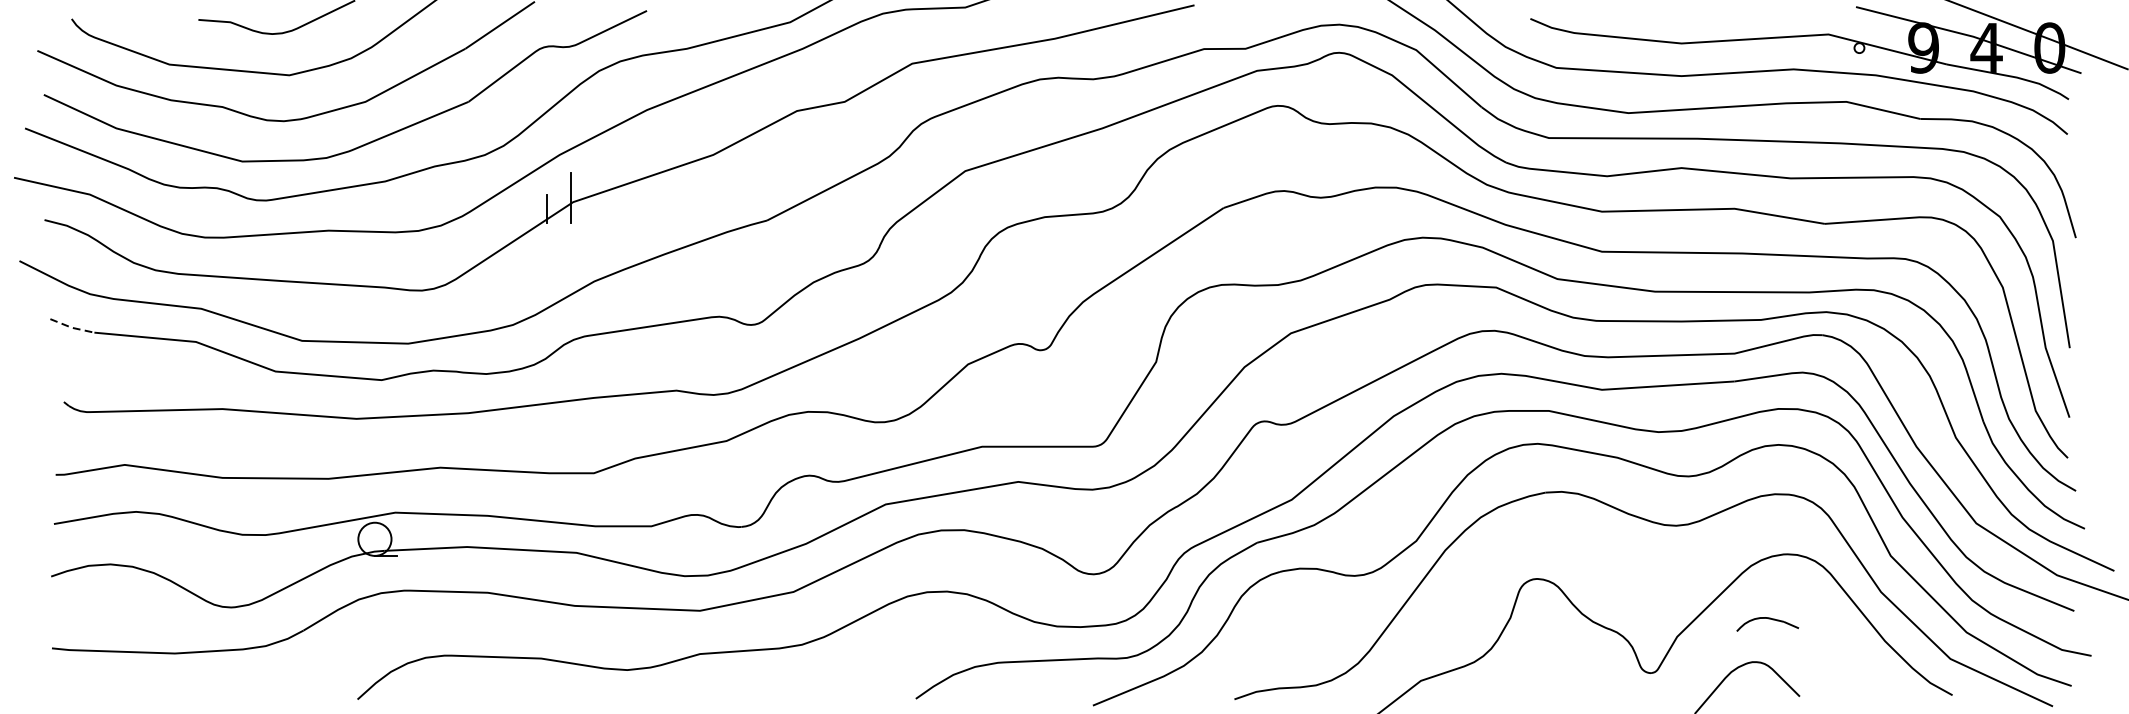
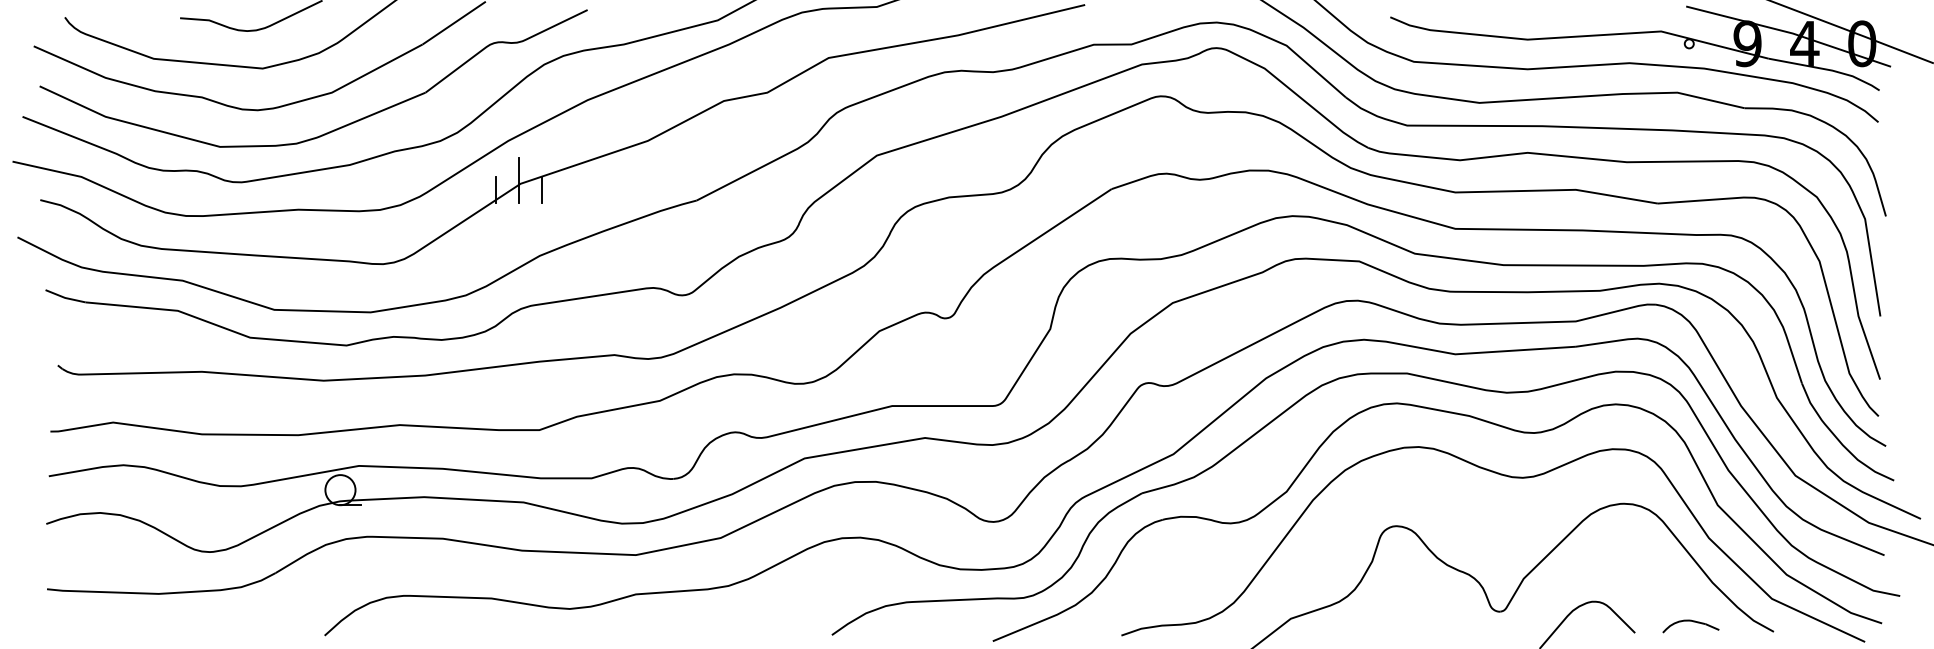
line: (596, 208) -> (541, 189), added
line: (72, 327) -> (65, 297), dashed -> solid
part: (1767, 624) -> (1690, 626), moved

